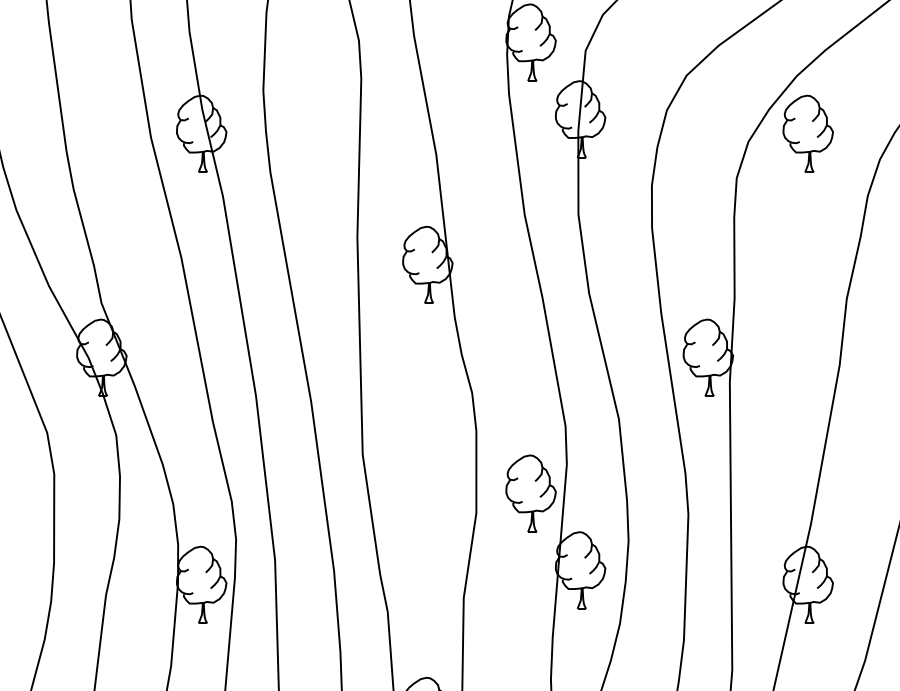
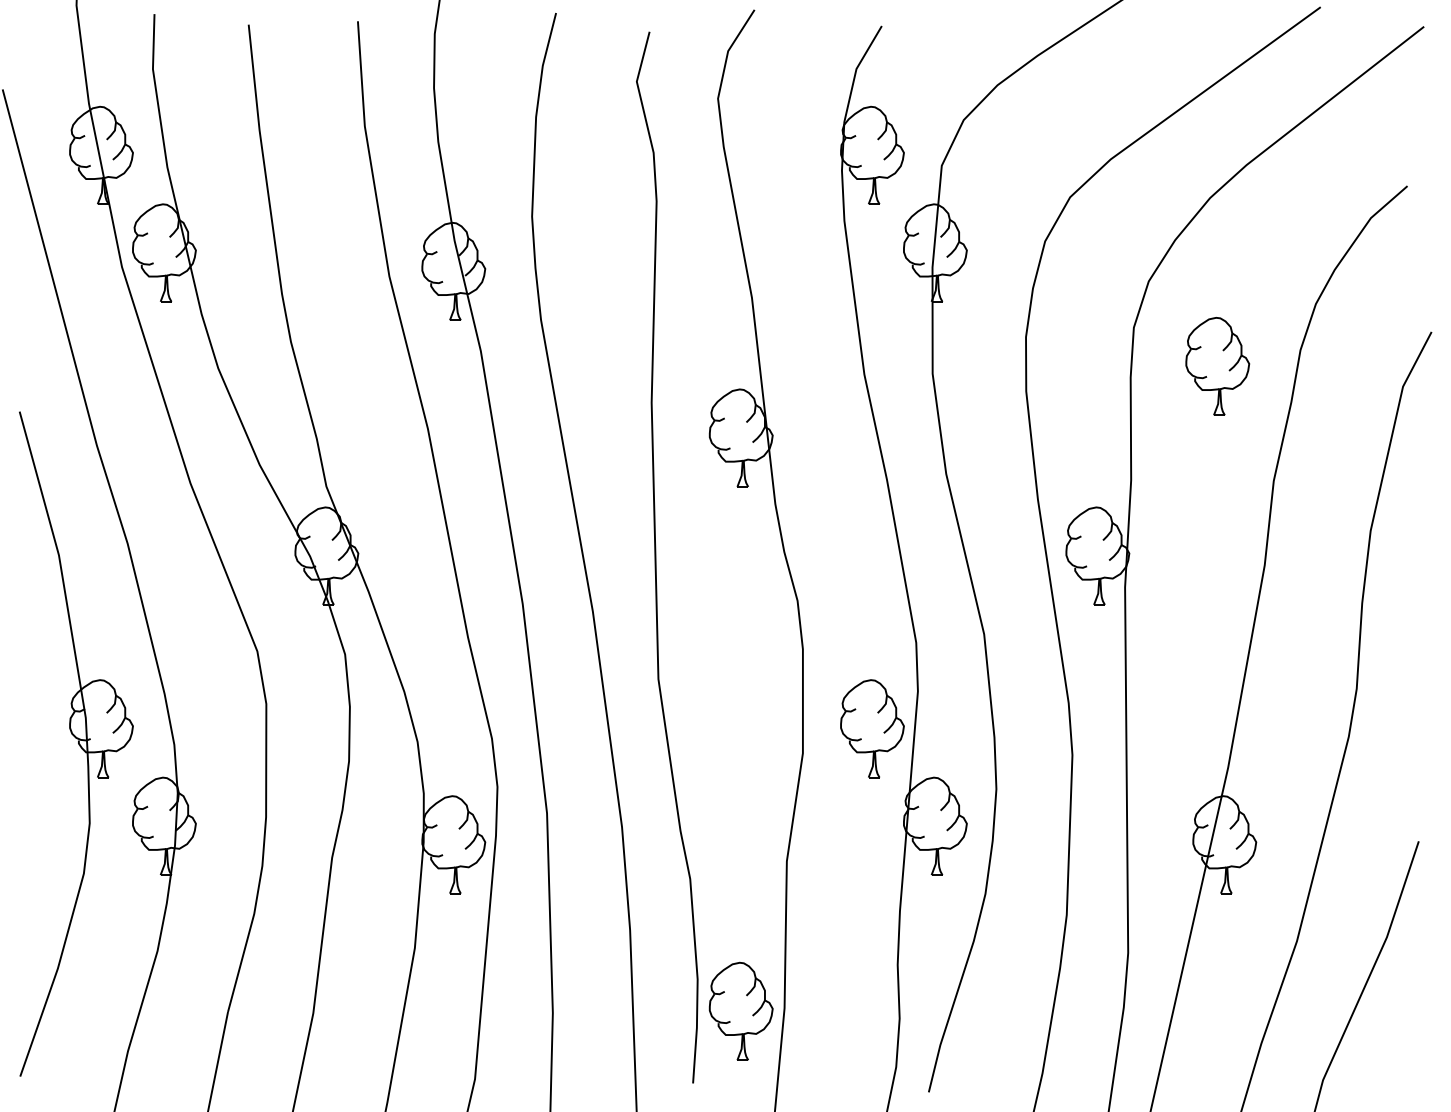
part: (808, 133) -> (1217, 366), moved

